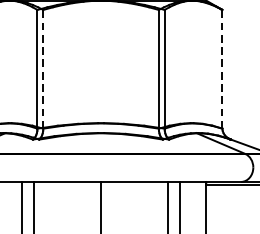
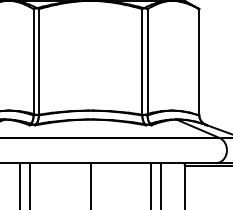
line: (42, 68) -> (38, 61), dashed -> solid
line: (222, 68) -> (199, 61), dashed -> solid

